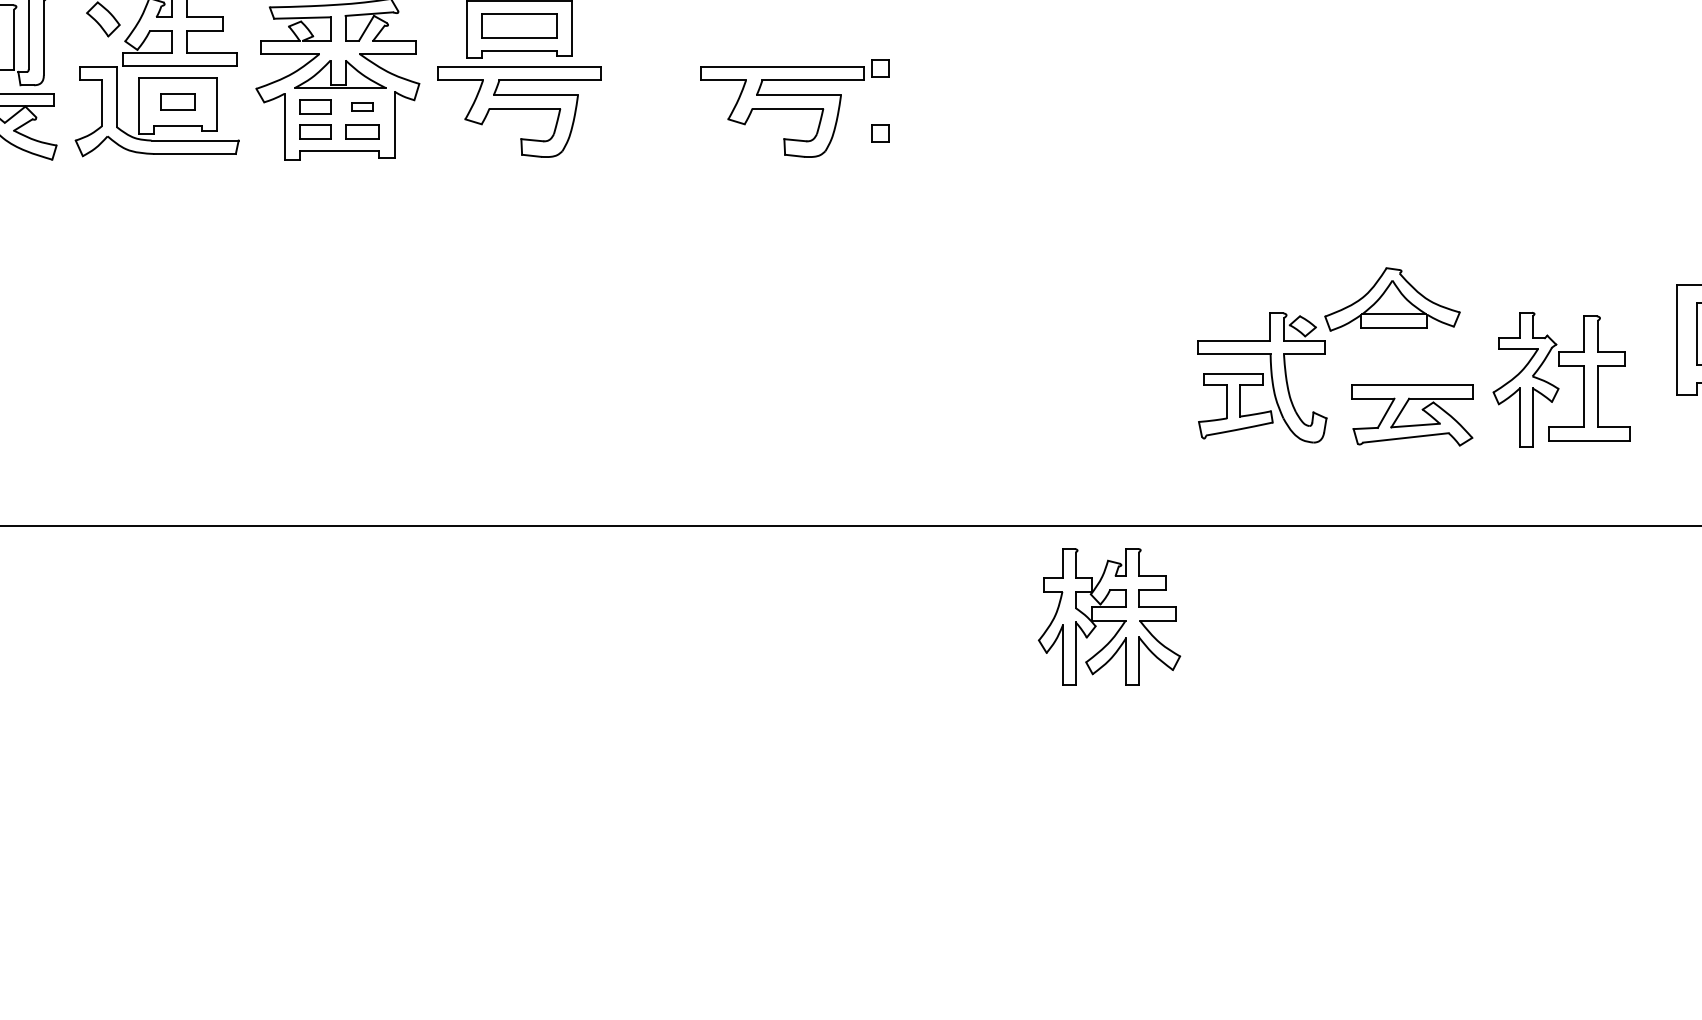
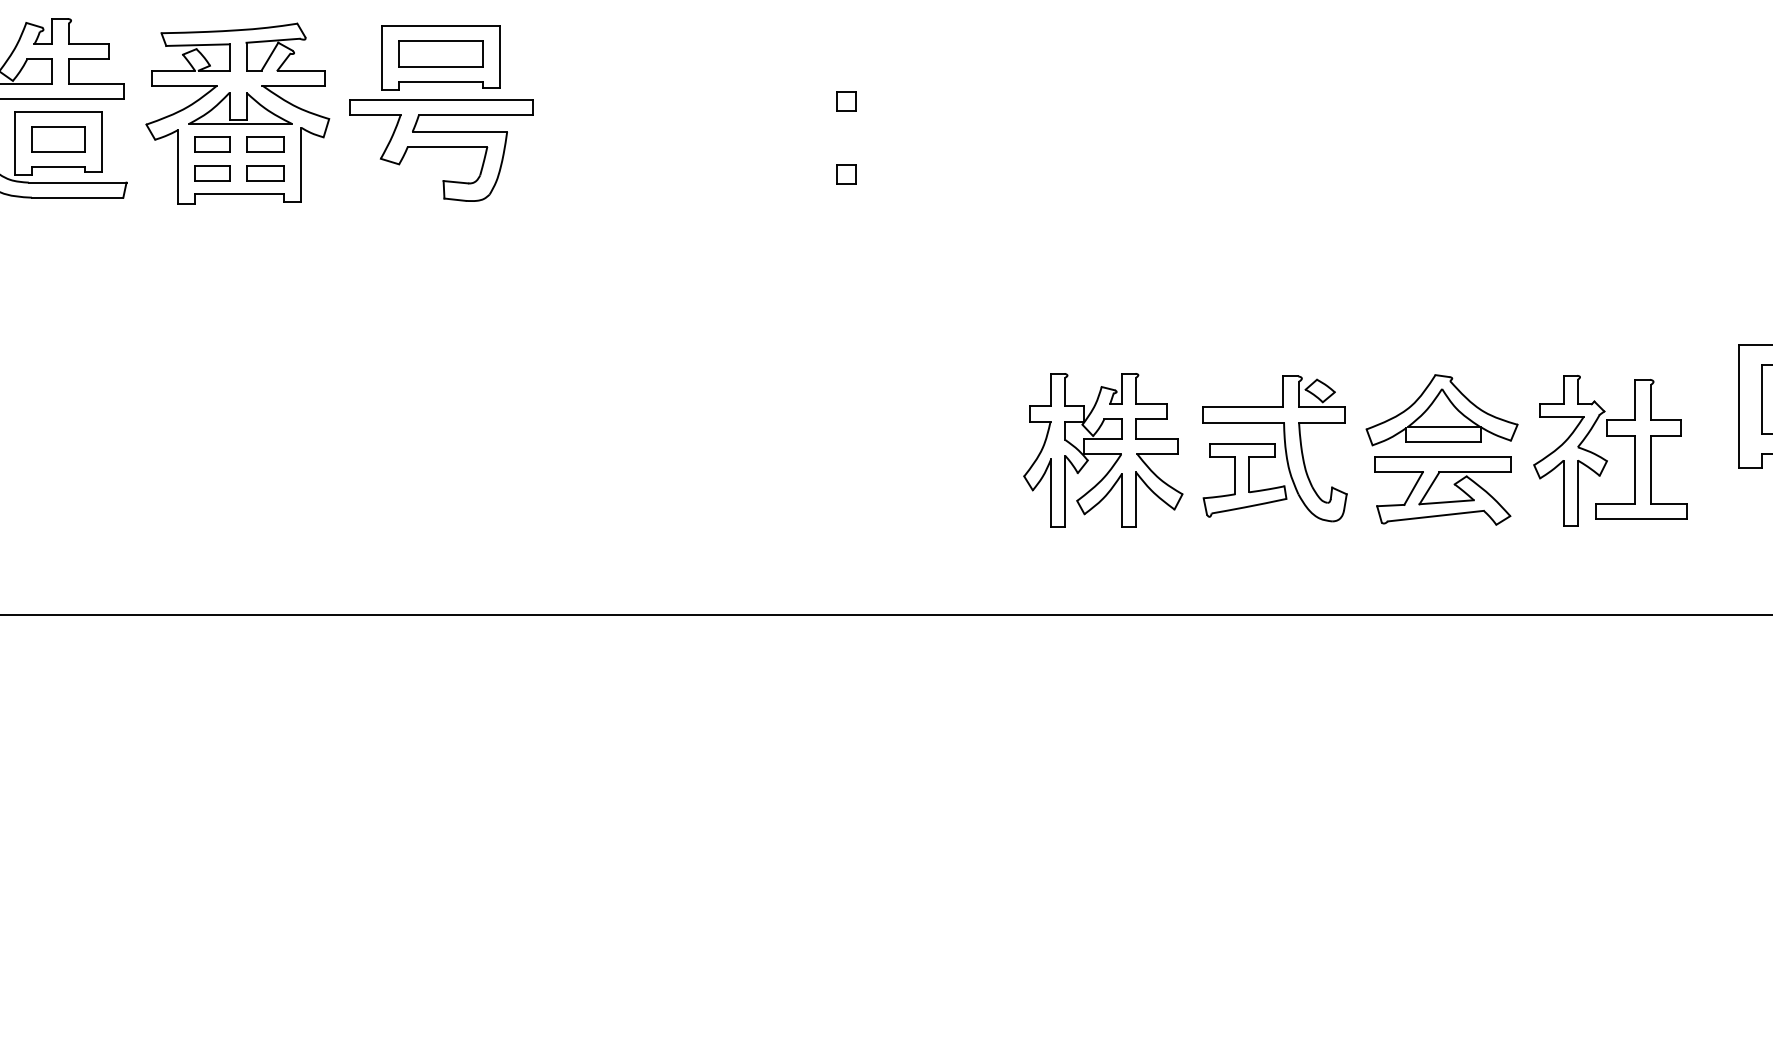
part: (177, 101) -> (57, 138), size x1.43
part: (362, 106) -> (265, 144), size x1.67
part: (782, 111) -> (736, 150), removed
part: (1392, 299) -> (1442, 410), moved
part: (1109, 616) -> (1103, 449), moved

